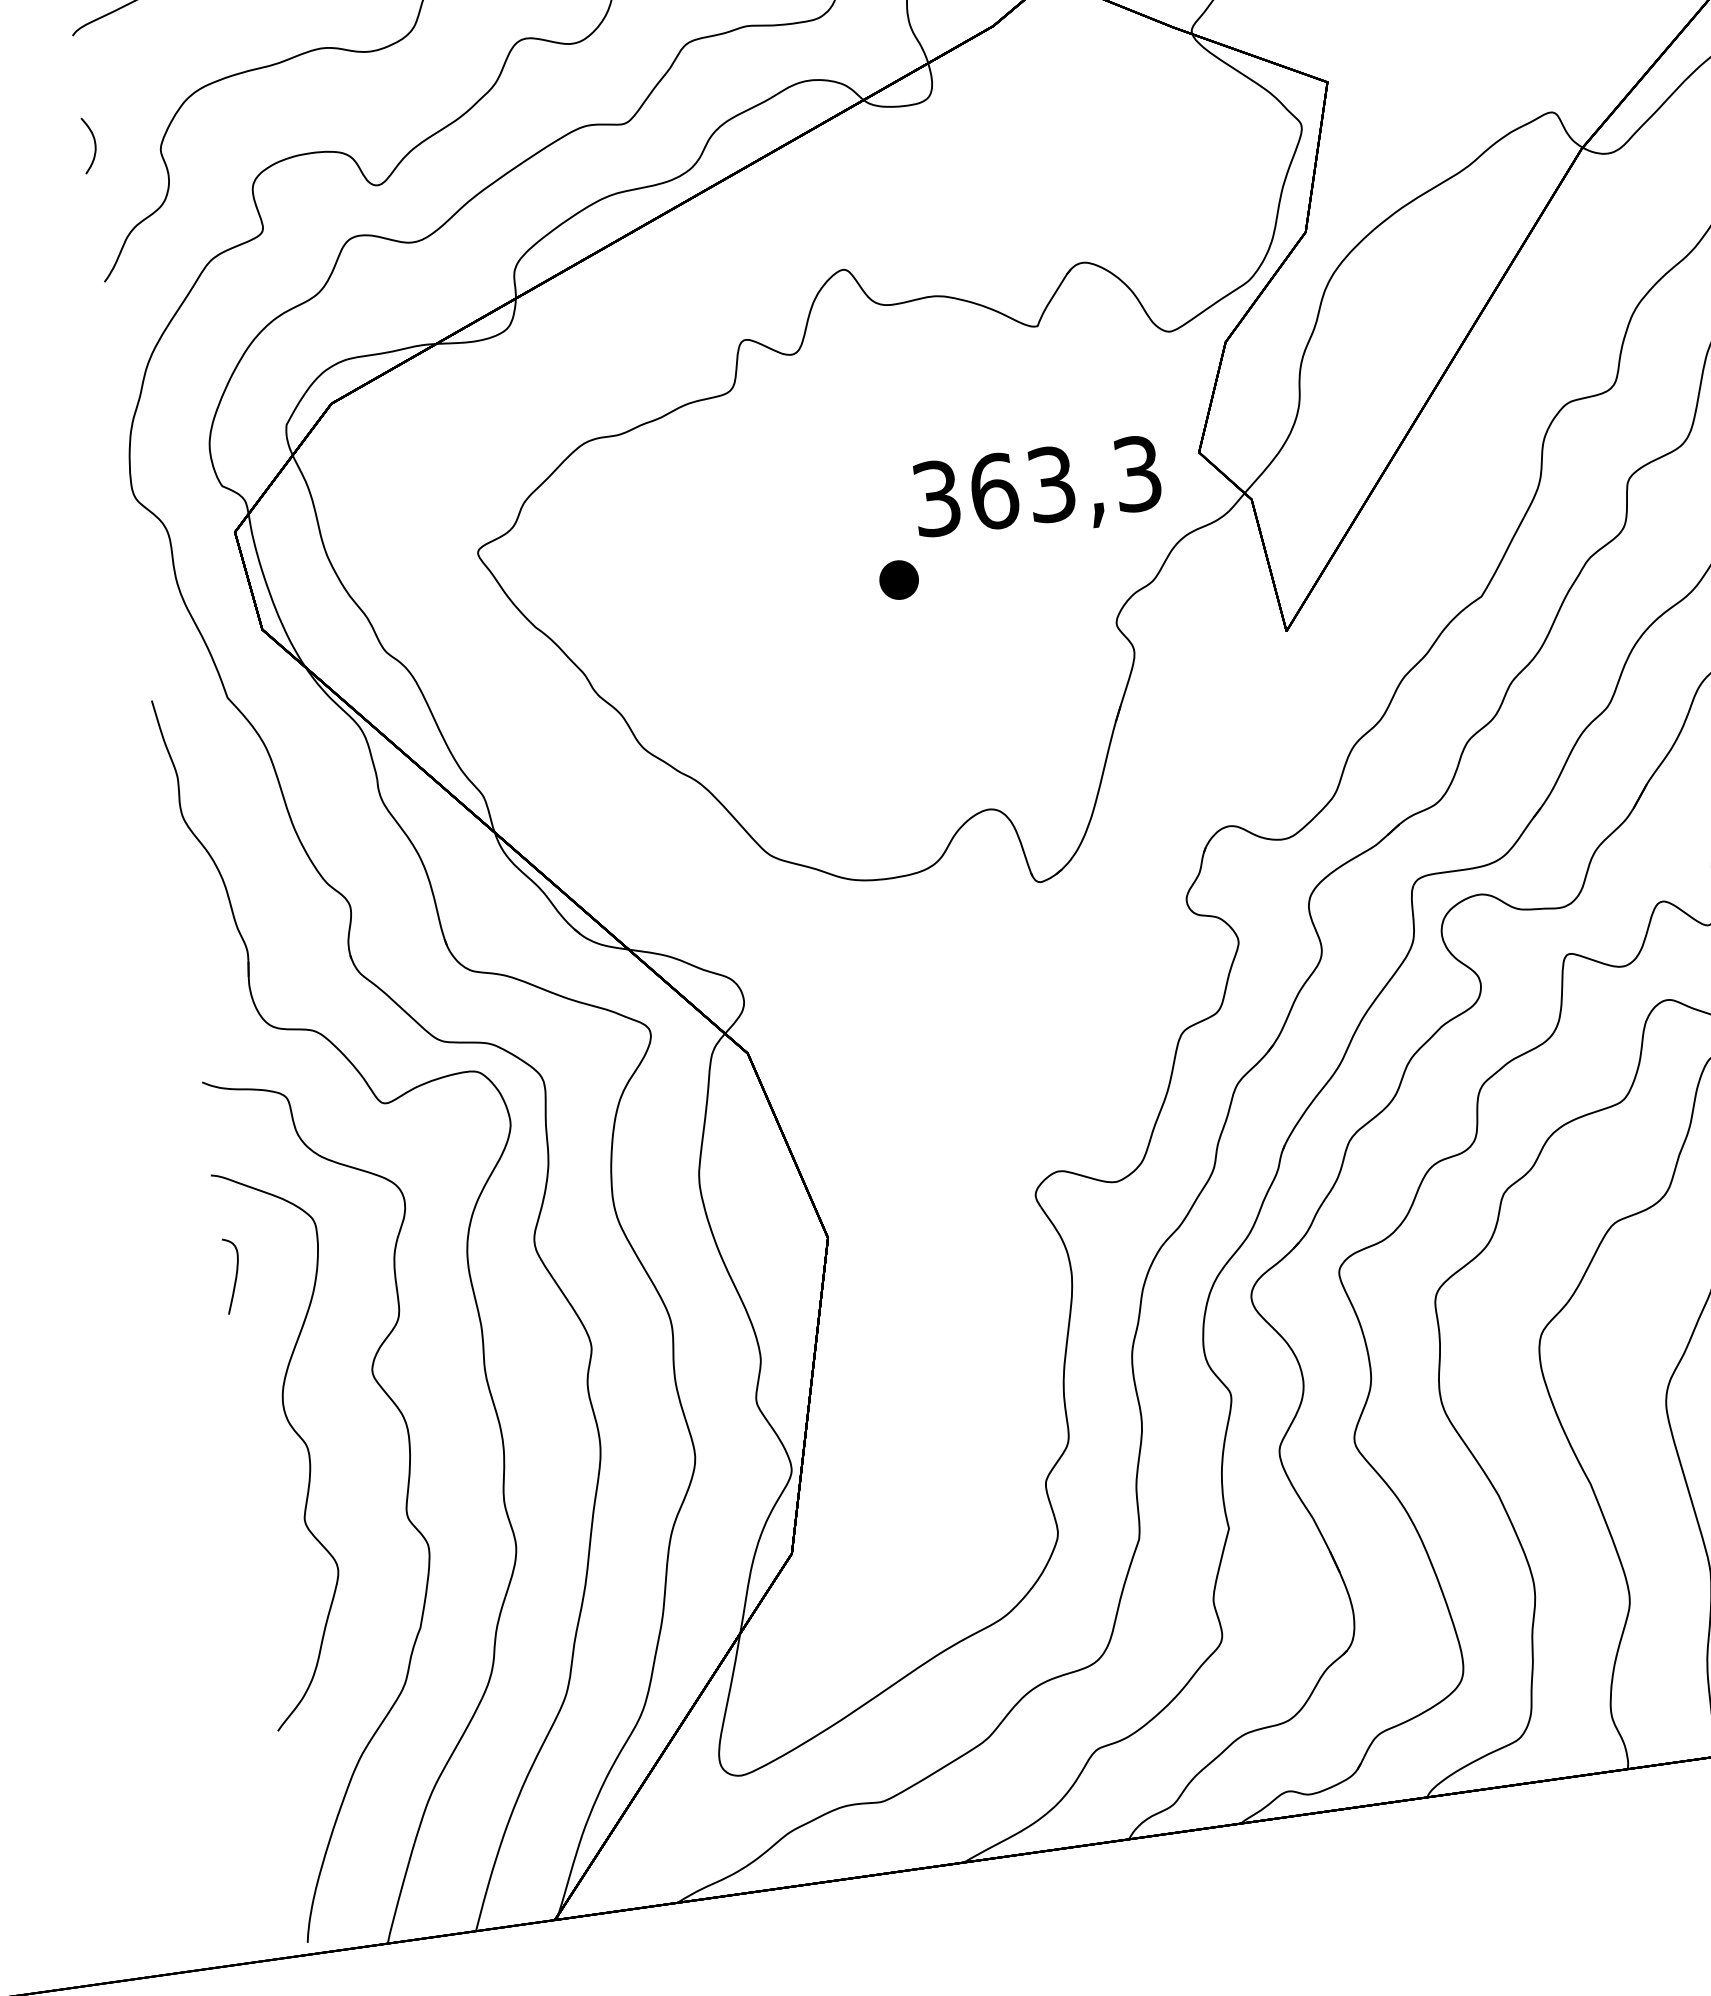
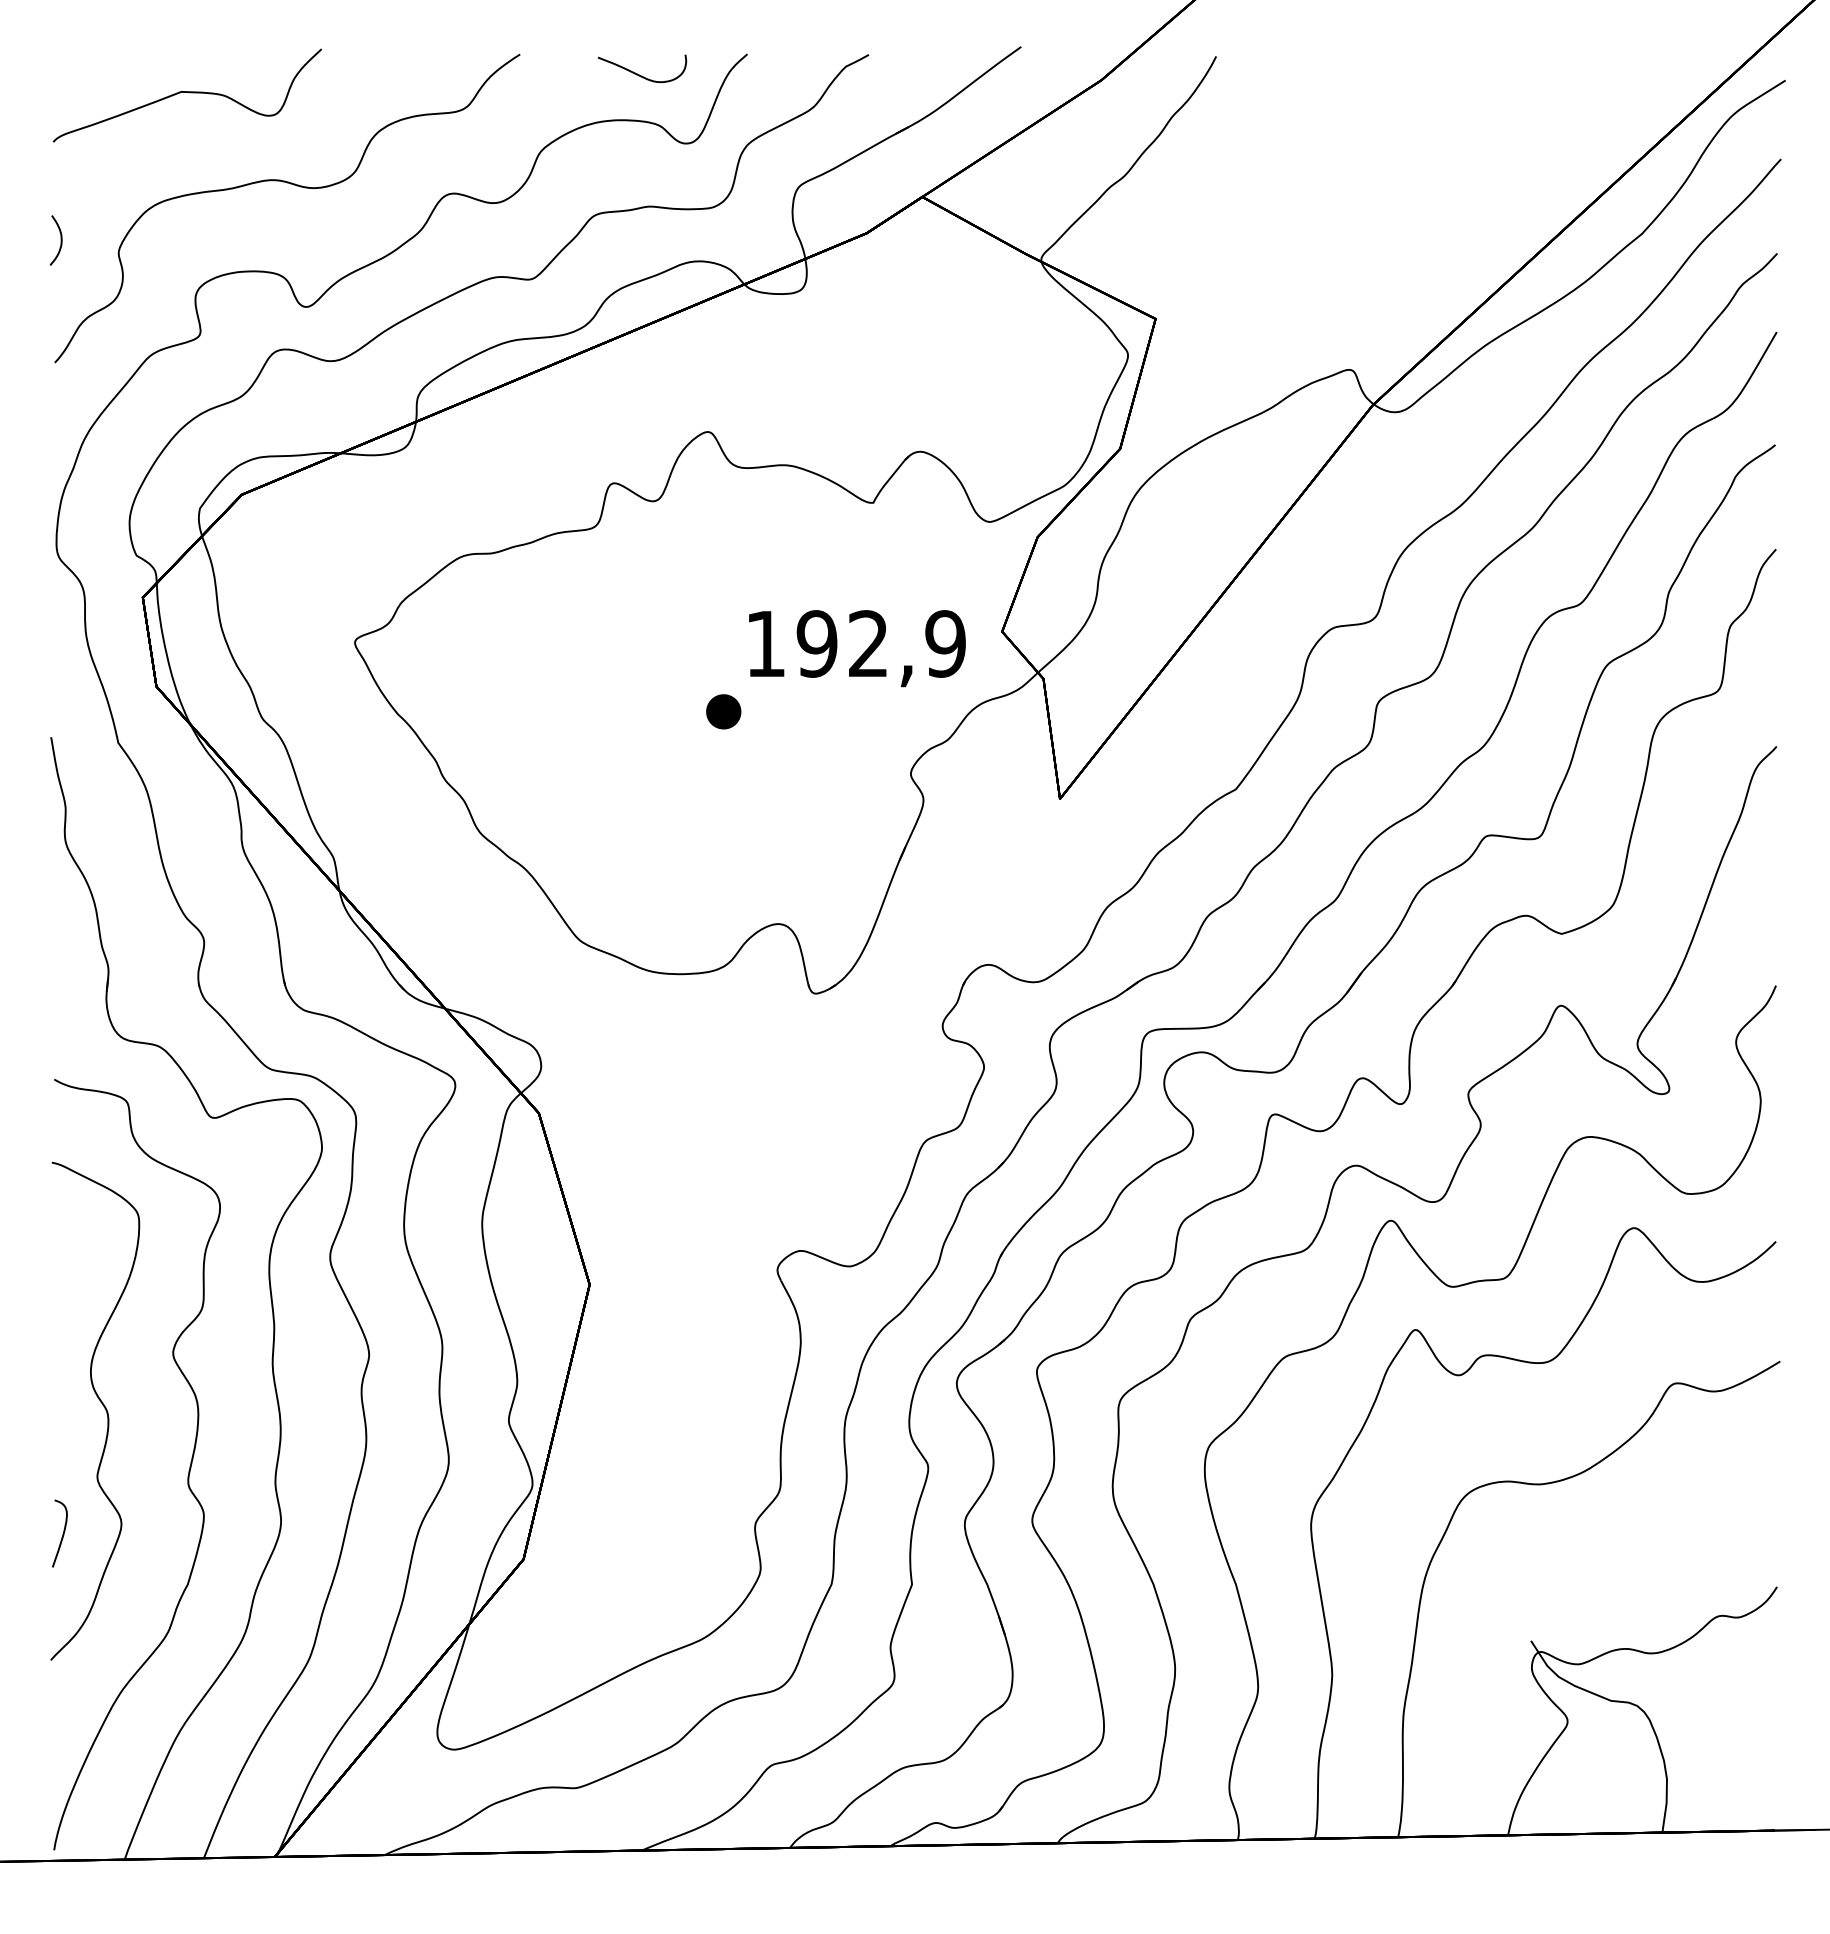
text: (1036, 485) -> (855, 643), 363,3 -> 192,9
part: (231, 1275) -> (59, 1533), moved

